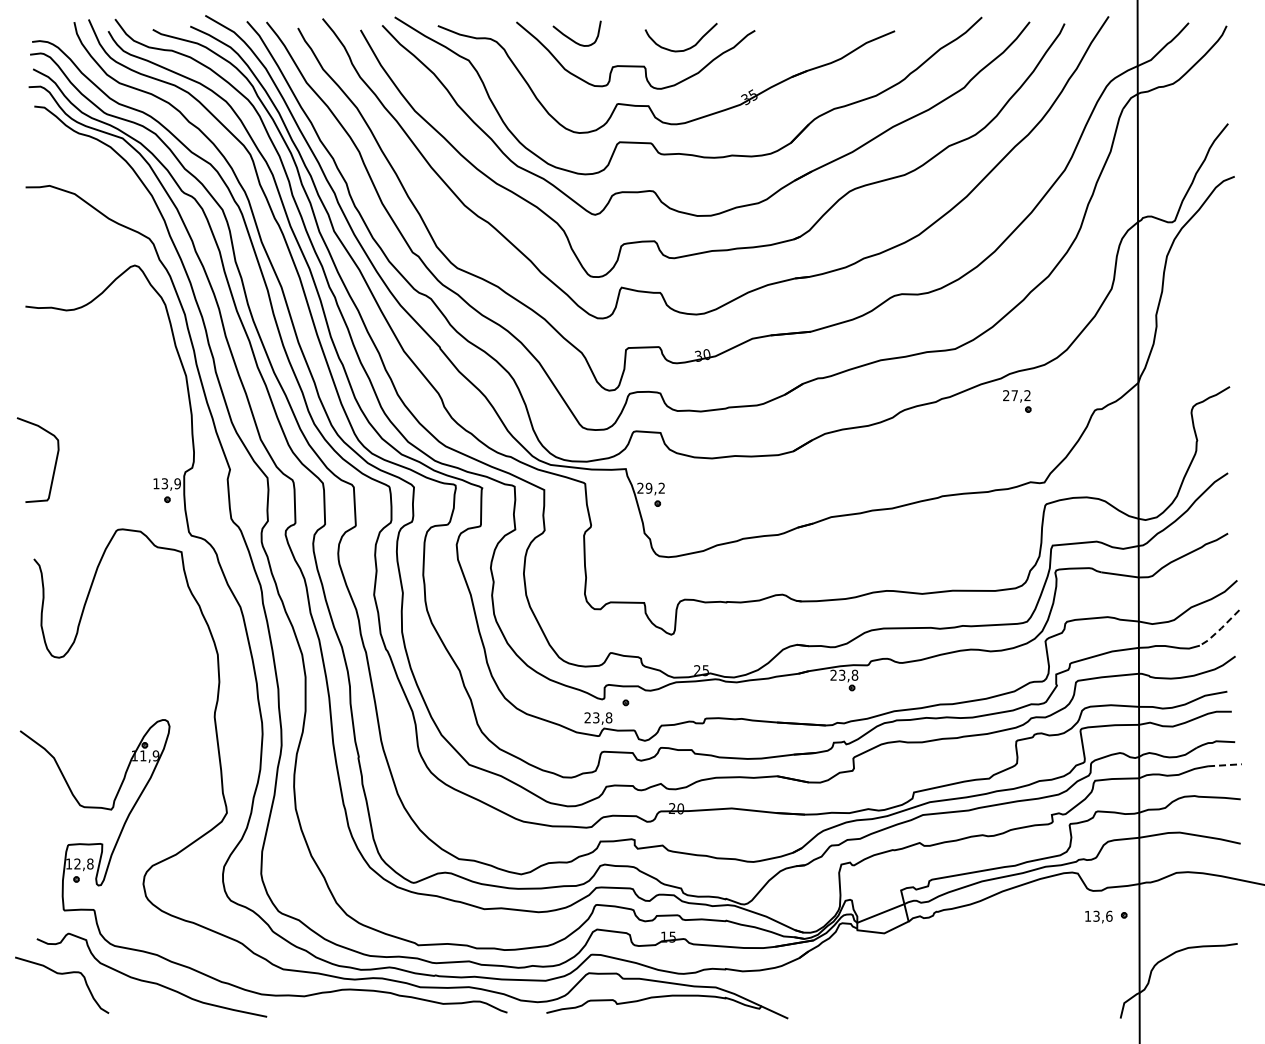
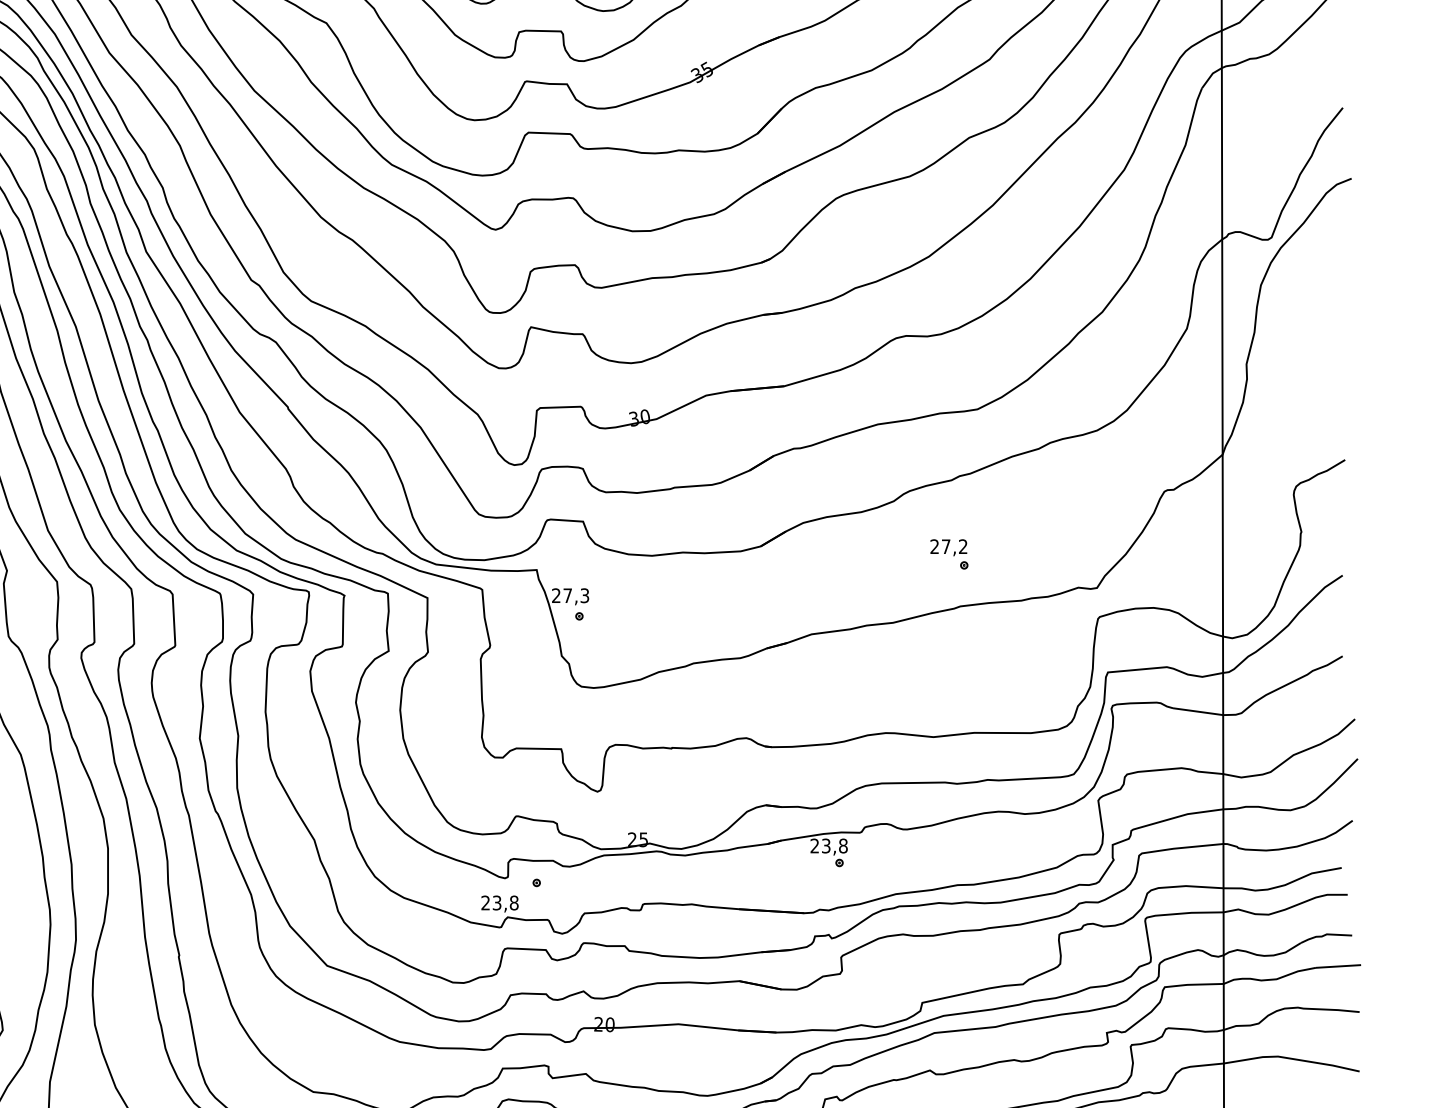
part: (1017, 401) -> (949, 554), moved
text: (654, 487) -> (575, 594), 29,2 -> 27,3
line: (1220, 629) -> (1332, 784), dashed -> solid
line: (1224, 765) -> (1337, 966), dashed -> solid

